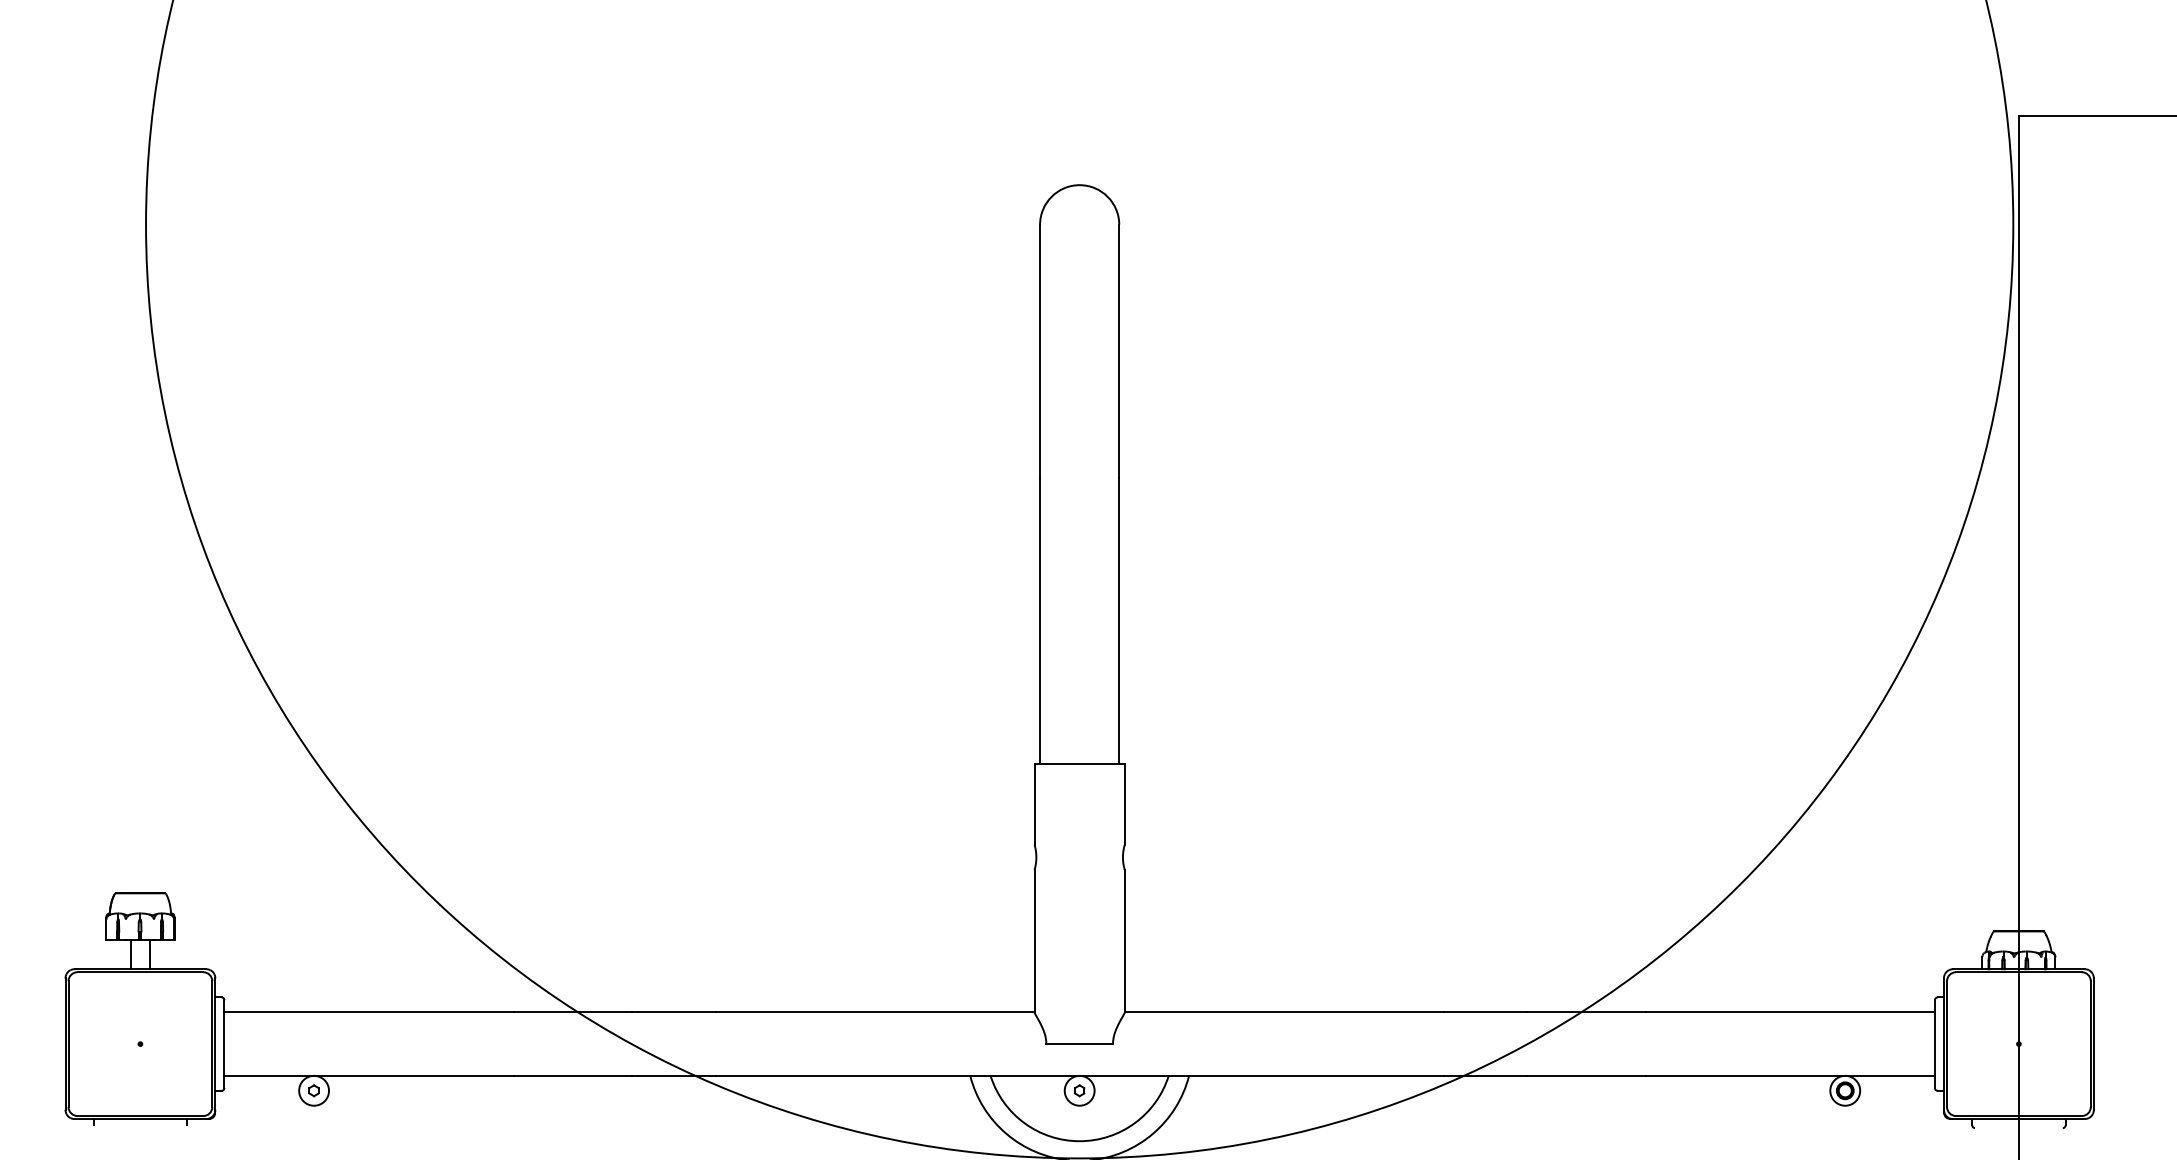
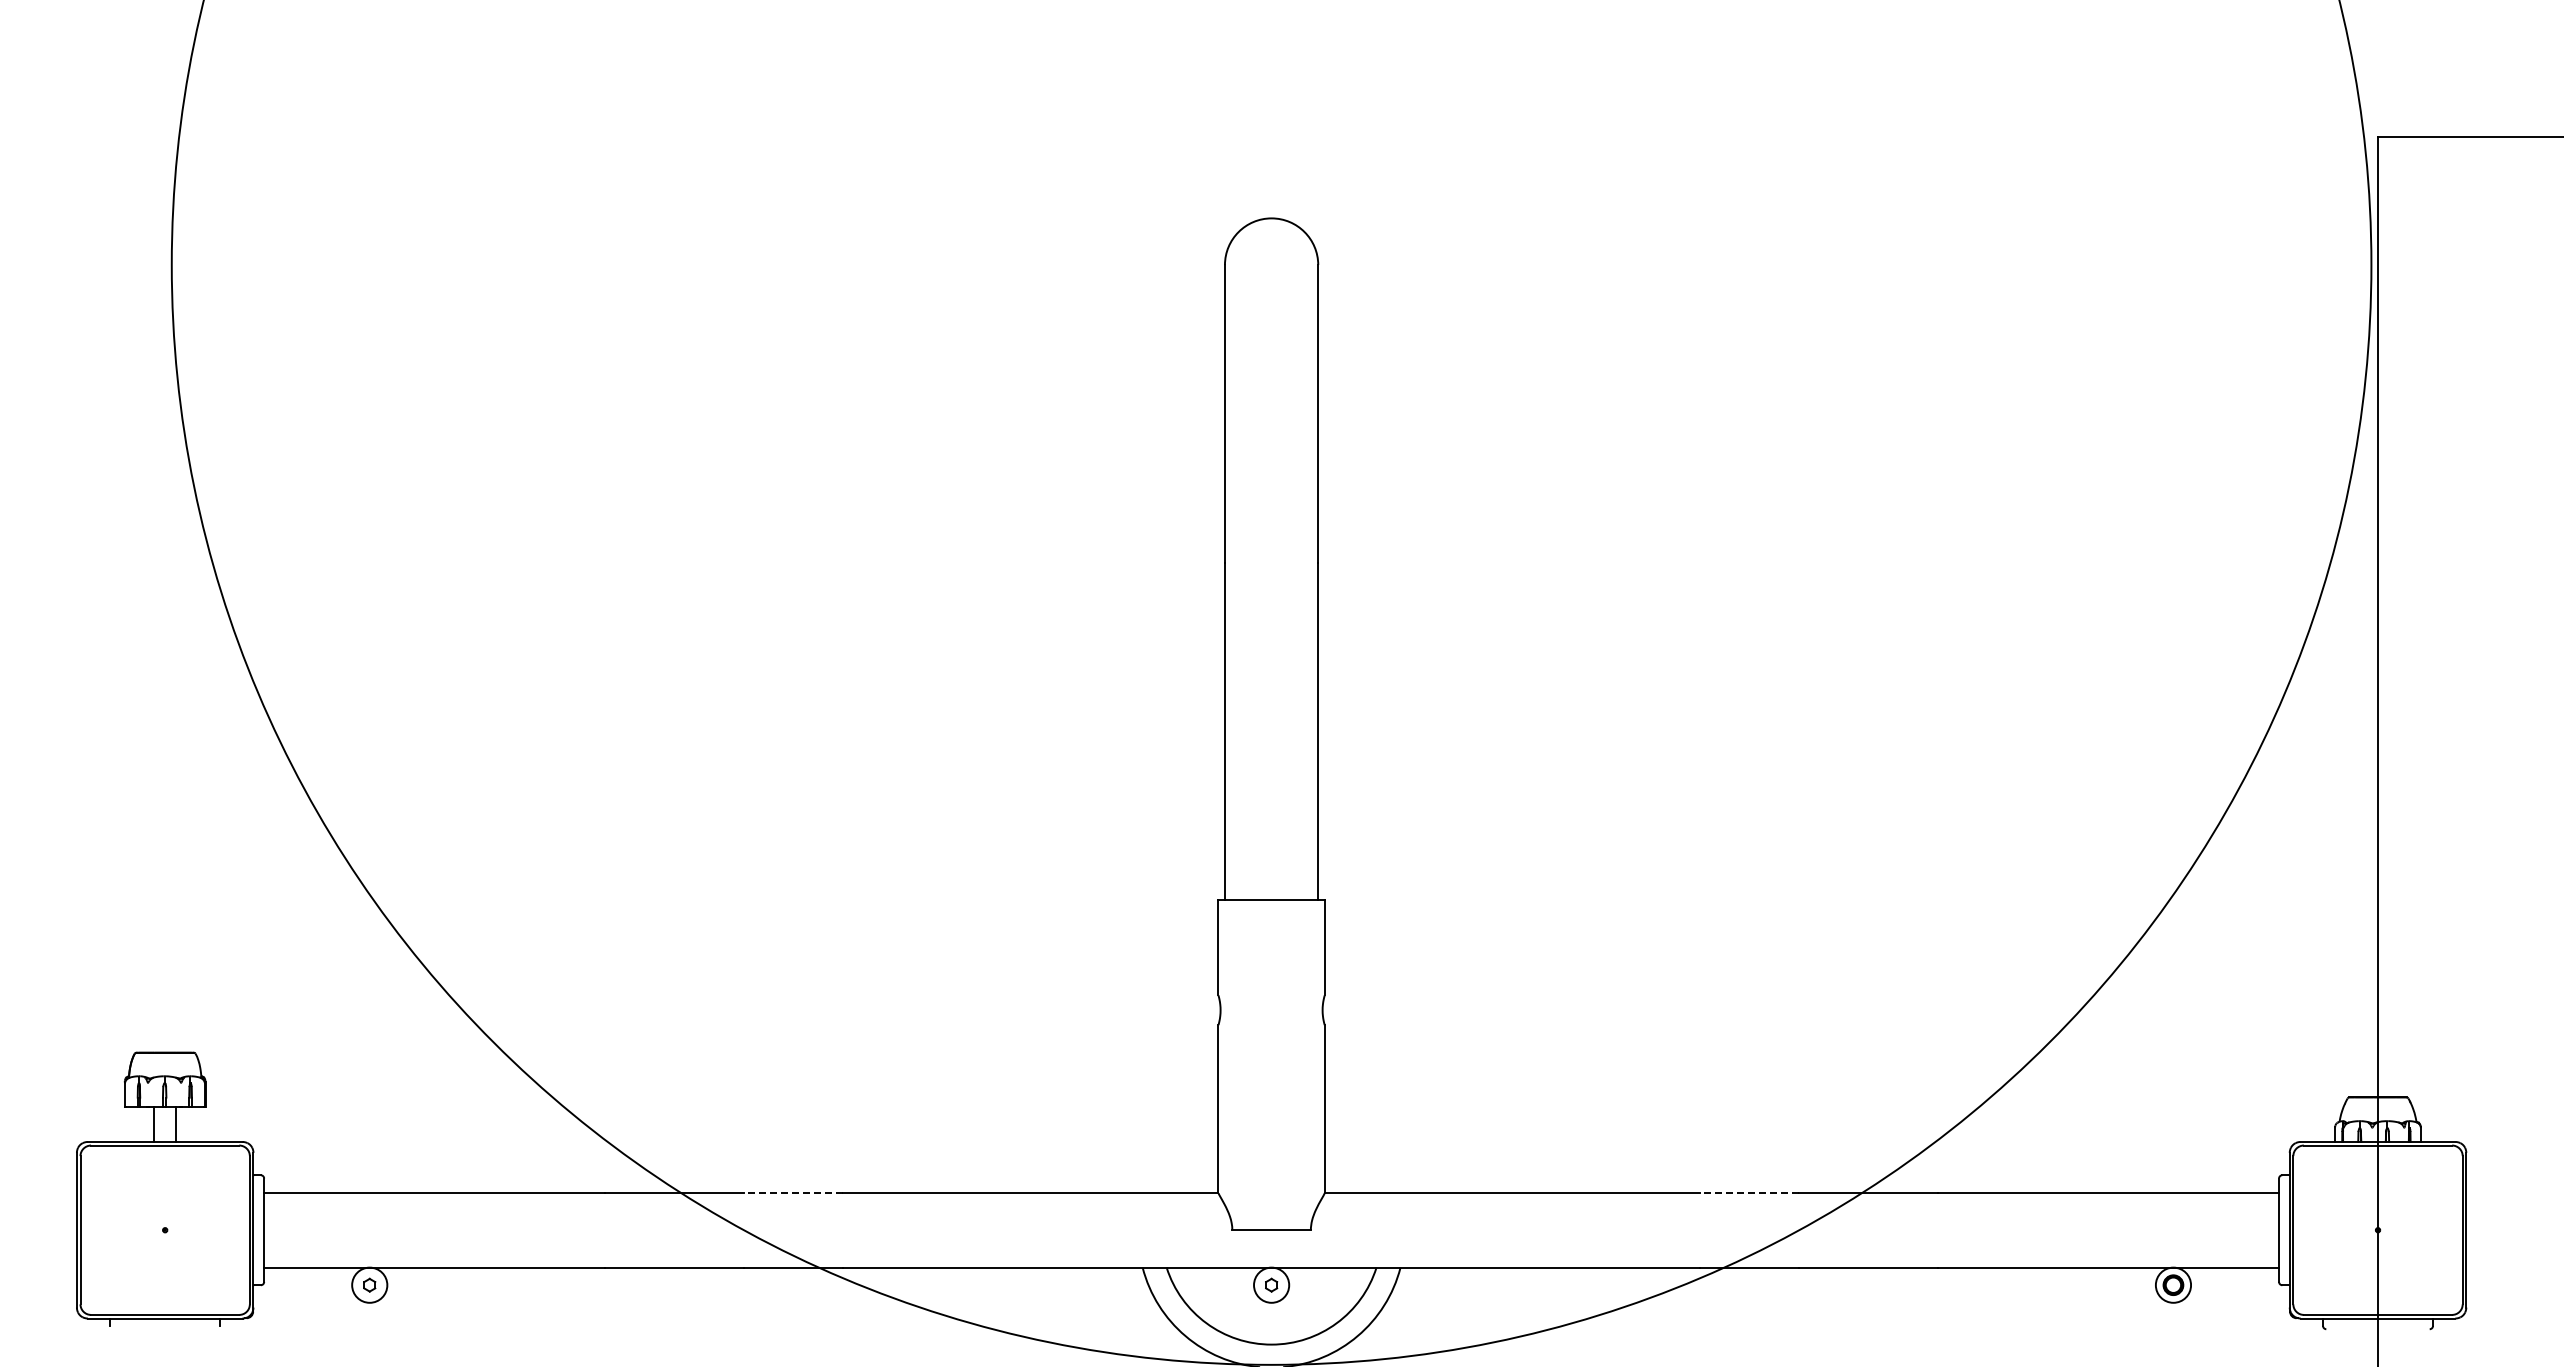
line: (673, 1012) -> (793, 1192), solid -> dashed
line: (1485, 1012) -> (1749, 1192), solid -> dashed

